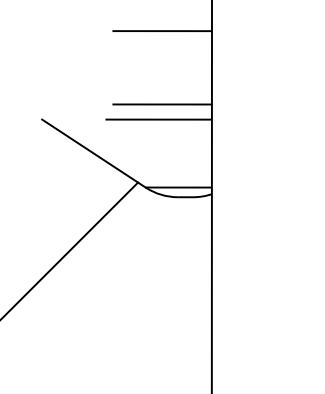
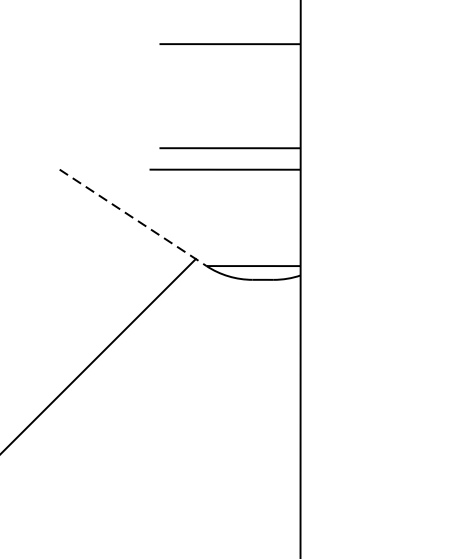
line: (93, 153) -> (132, 217), solid -> dashed

